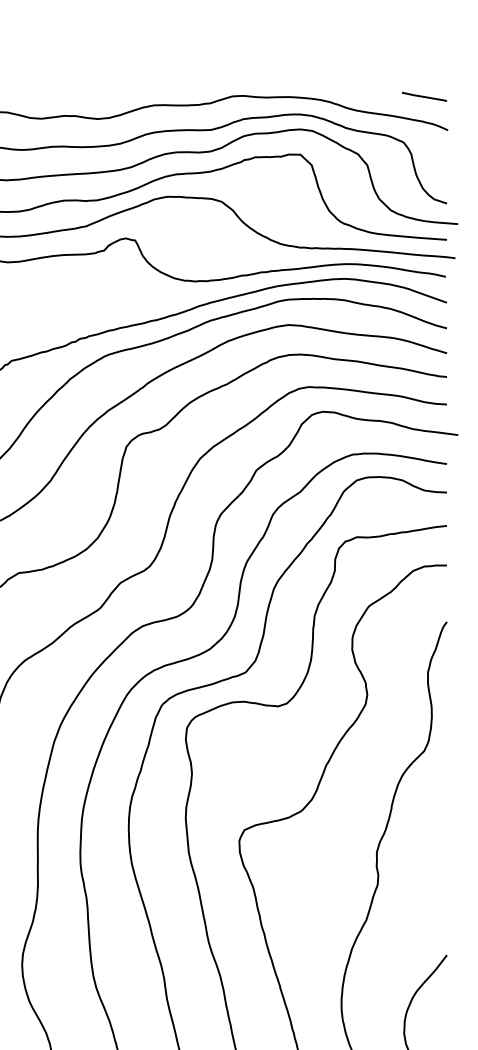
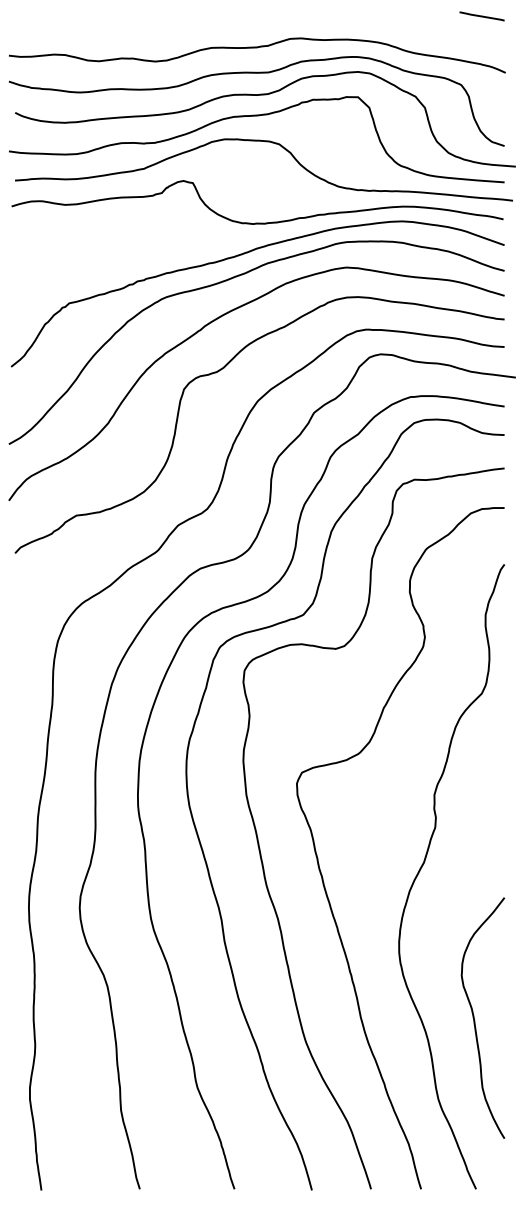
line: (423, 96) -> (481, 16), moved

